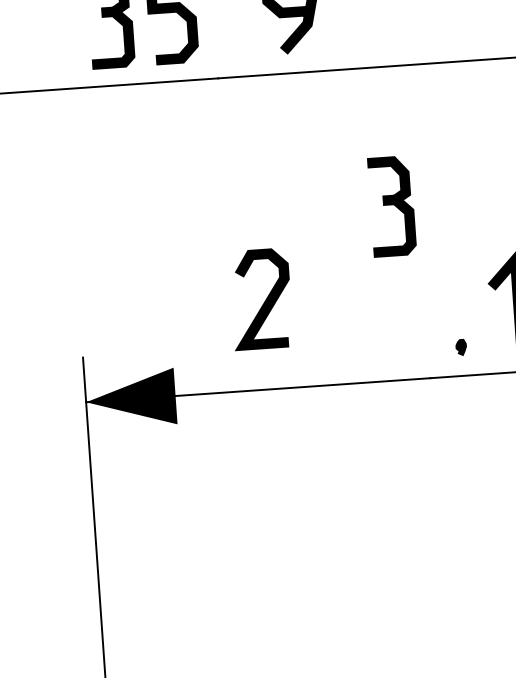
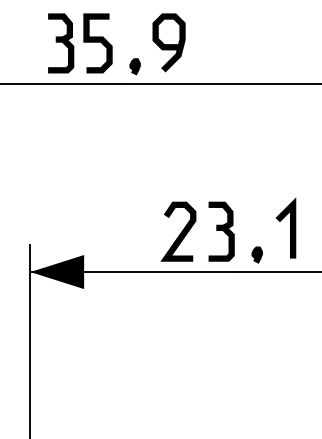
part: (235, 48) -> (134, 66), added
part: (391, 206) -> (221, 231), moved
curve: (264, 300) -> (180, 232), moved
part: (460, 346) -> (256, 254), size x1.67

